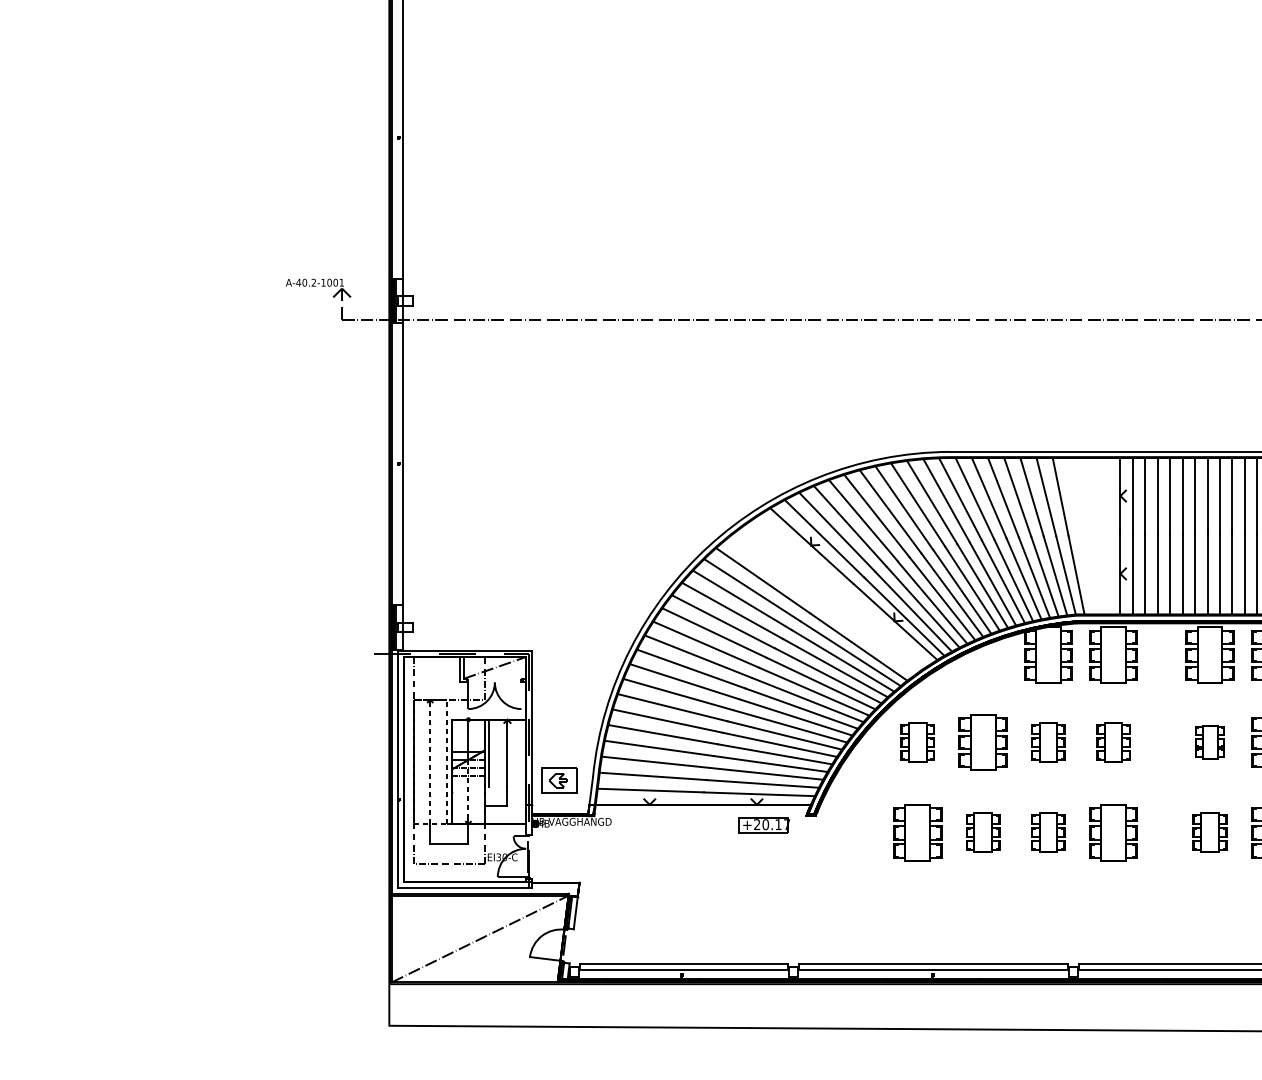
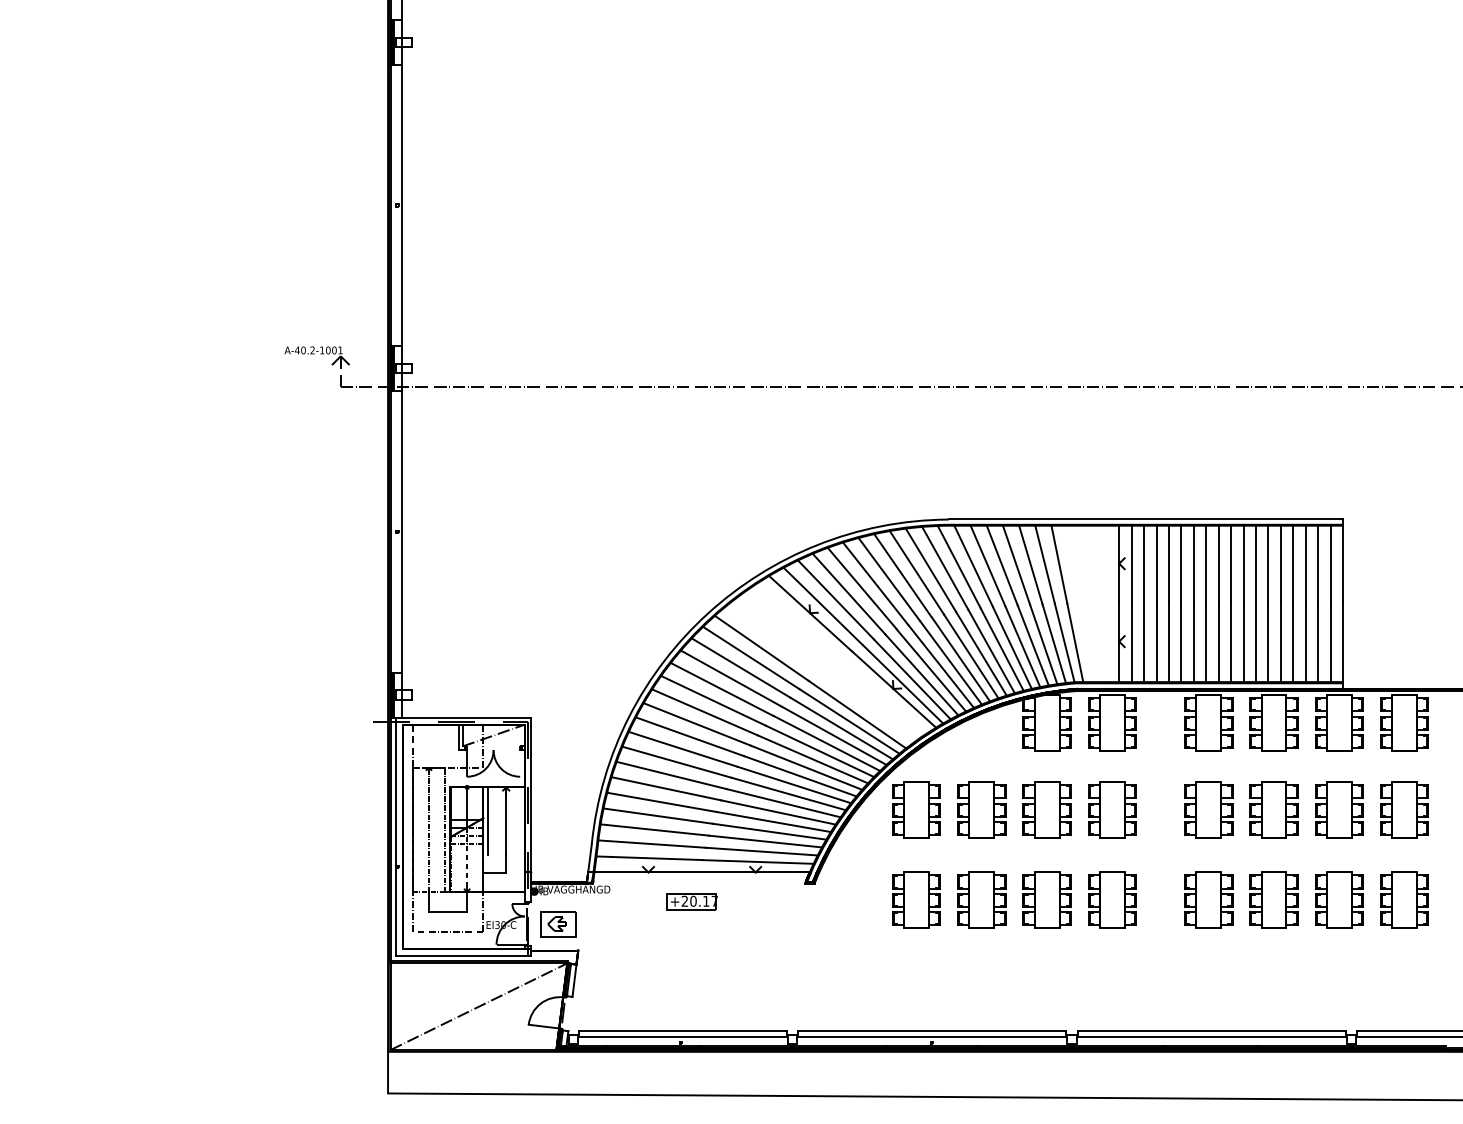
part: (917, 741) -> (916, 809), size x1.43
part: (1047, 741) -> (1046, 809), size x1.43
part: (1113, 741) -> (1112, 809), size x1.43
part: (1209, 741) -> (1208, 809), size x1.67
part: (559, 780) -> (558, 924), moved
part: (763, 824) -> (691, 901), moved
part: (982, 831) -> (981, 899), size x1.43
part: (1047, 831) -> (1046, 899), size x1.43
part: (1209, 831) -> (1208, 899), size x1.43

